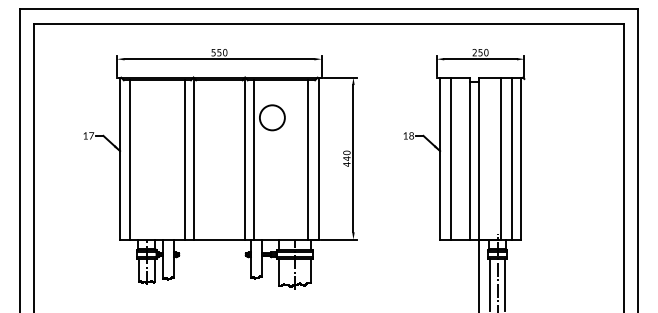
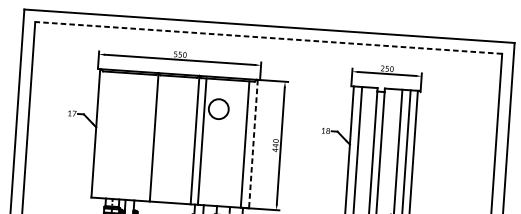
line: (329, 24) -> (269, 38), solid -> dashed
line: (318, 158) -> (253, 143), solid -> dashed
line: (130, 159) -> (104, 134), removed
line: (184, 159) -> (146, 137), removed

